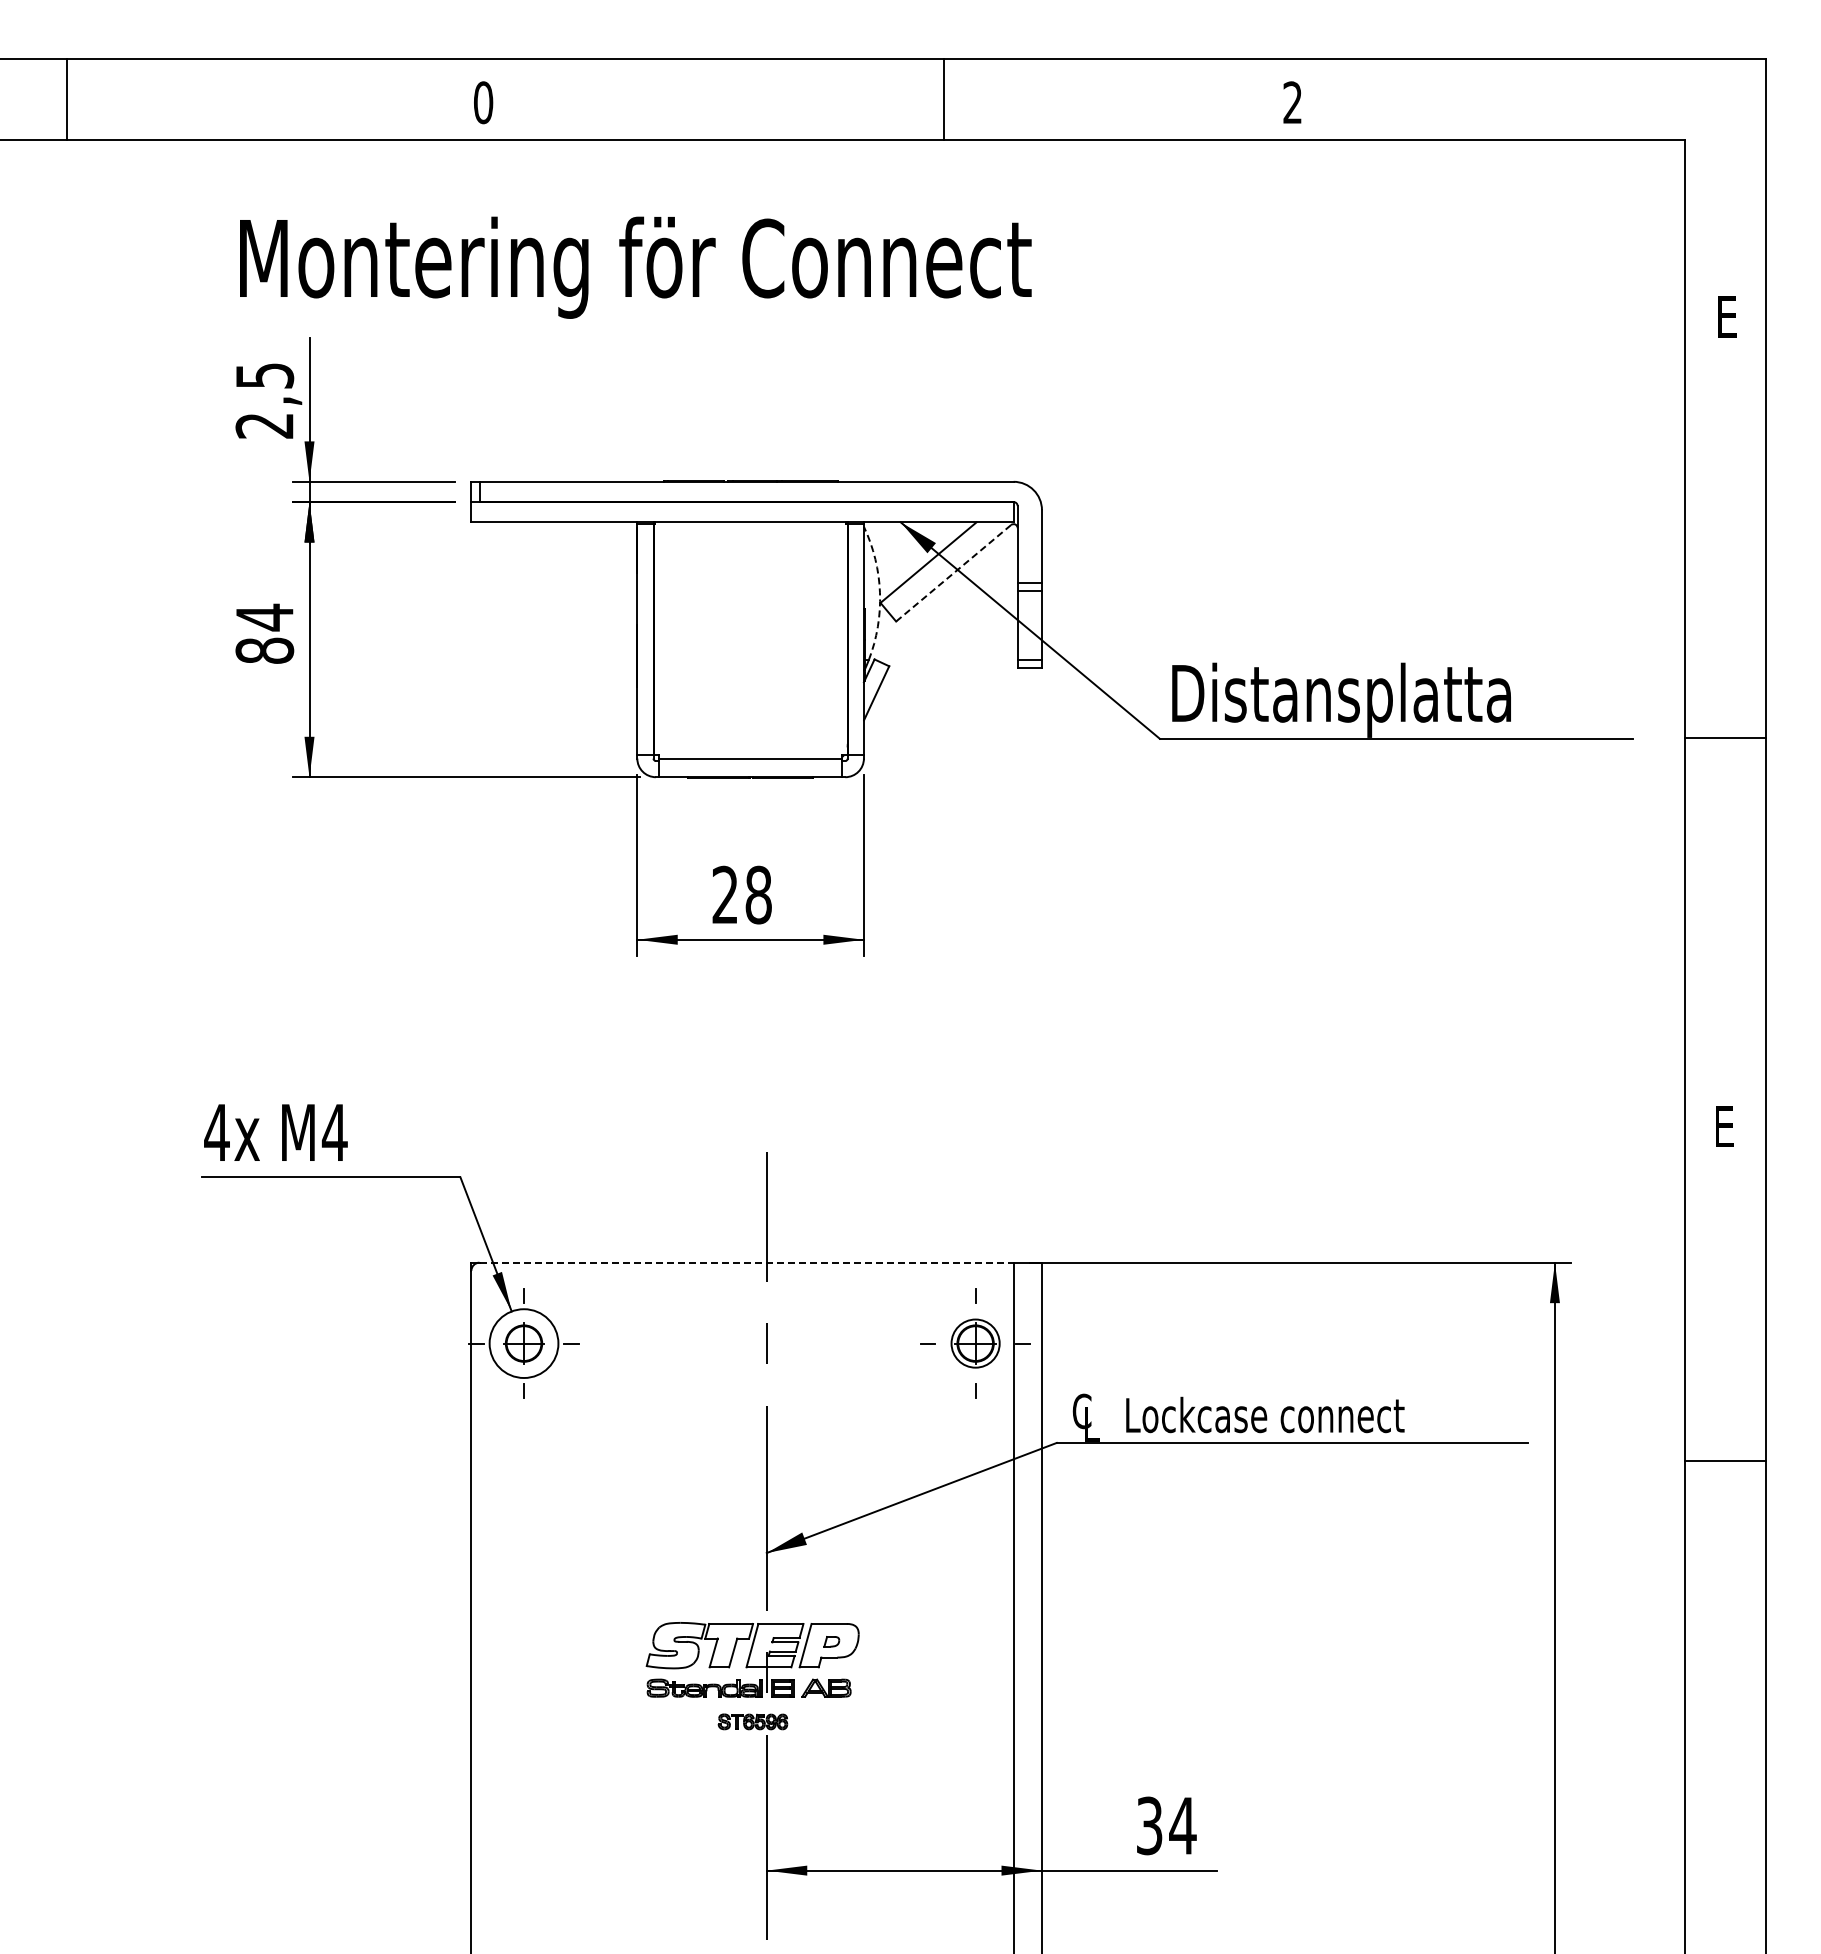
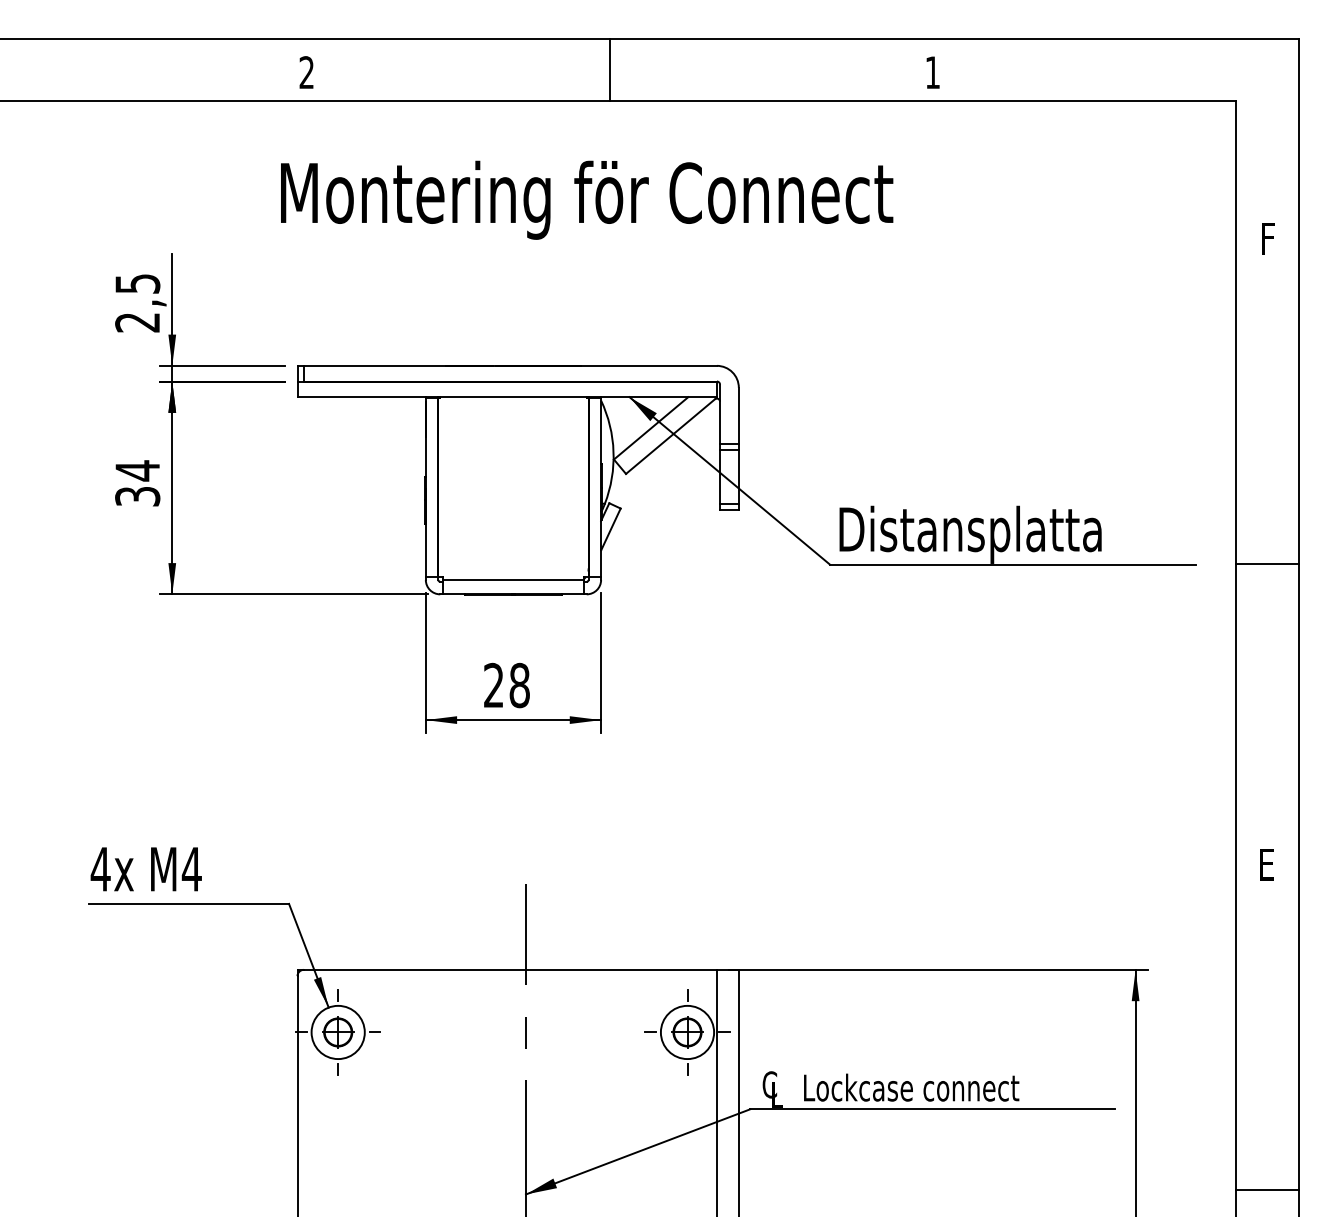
line: (944, 98) -> (610, 69), moved
text: (483, 102) -> (306, 72), 0 -> 2
text: (1292, 102) -> (932, 72), 2 -> 1
text: (635, 267) -> (586, 200), moved
text: (1729, 316) -> (1270, 237), E -> F
line: (953, 573) -> (670, 436), dashed -> solid
arc: (880, 592) -> (613, 451), dashed -> solid
text: (264, 650) -> (137, 496), 84 -> 34
line: (747, 1262) -> (511, 969), dashed -> solid
circle: (975, 1343) -> (687, 1032), size x1.43
line: (1725, 1460) -> (1267, 1190), moved

